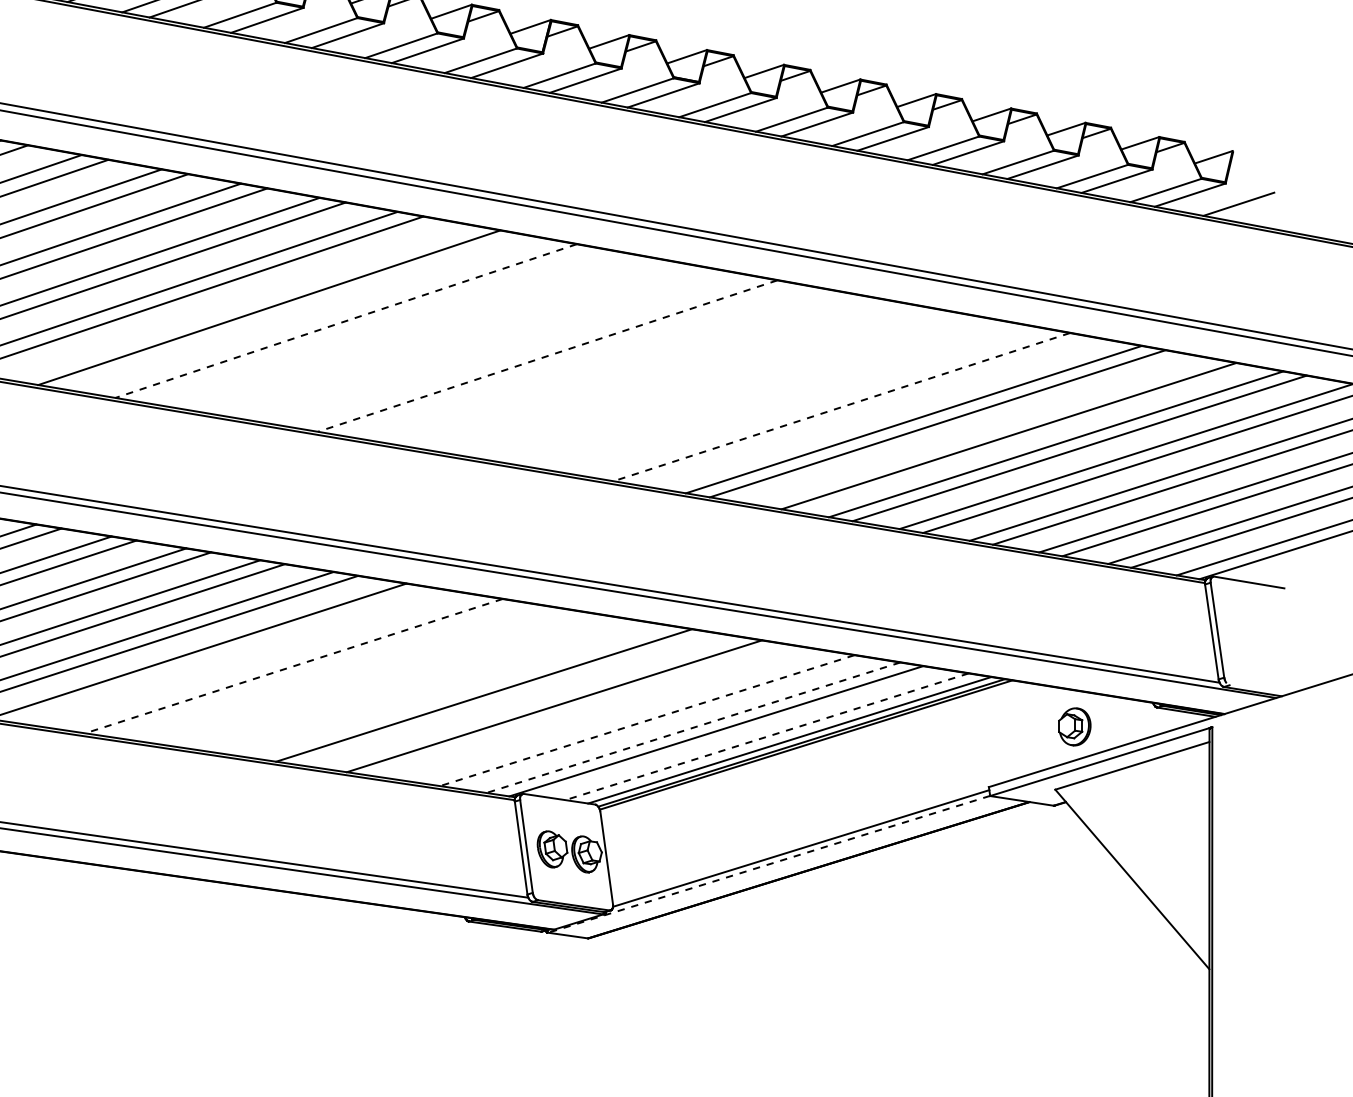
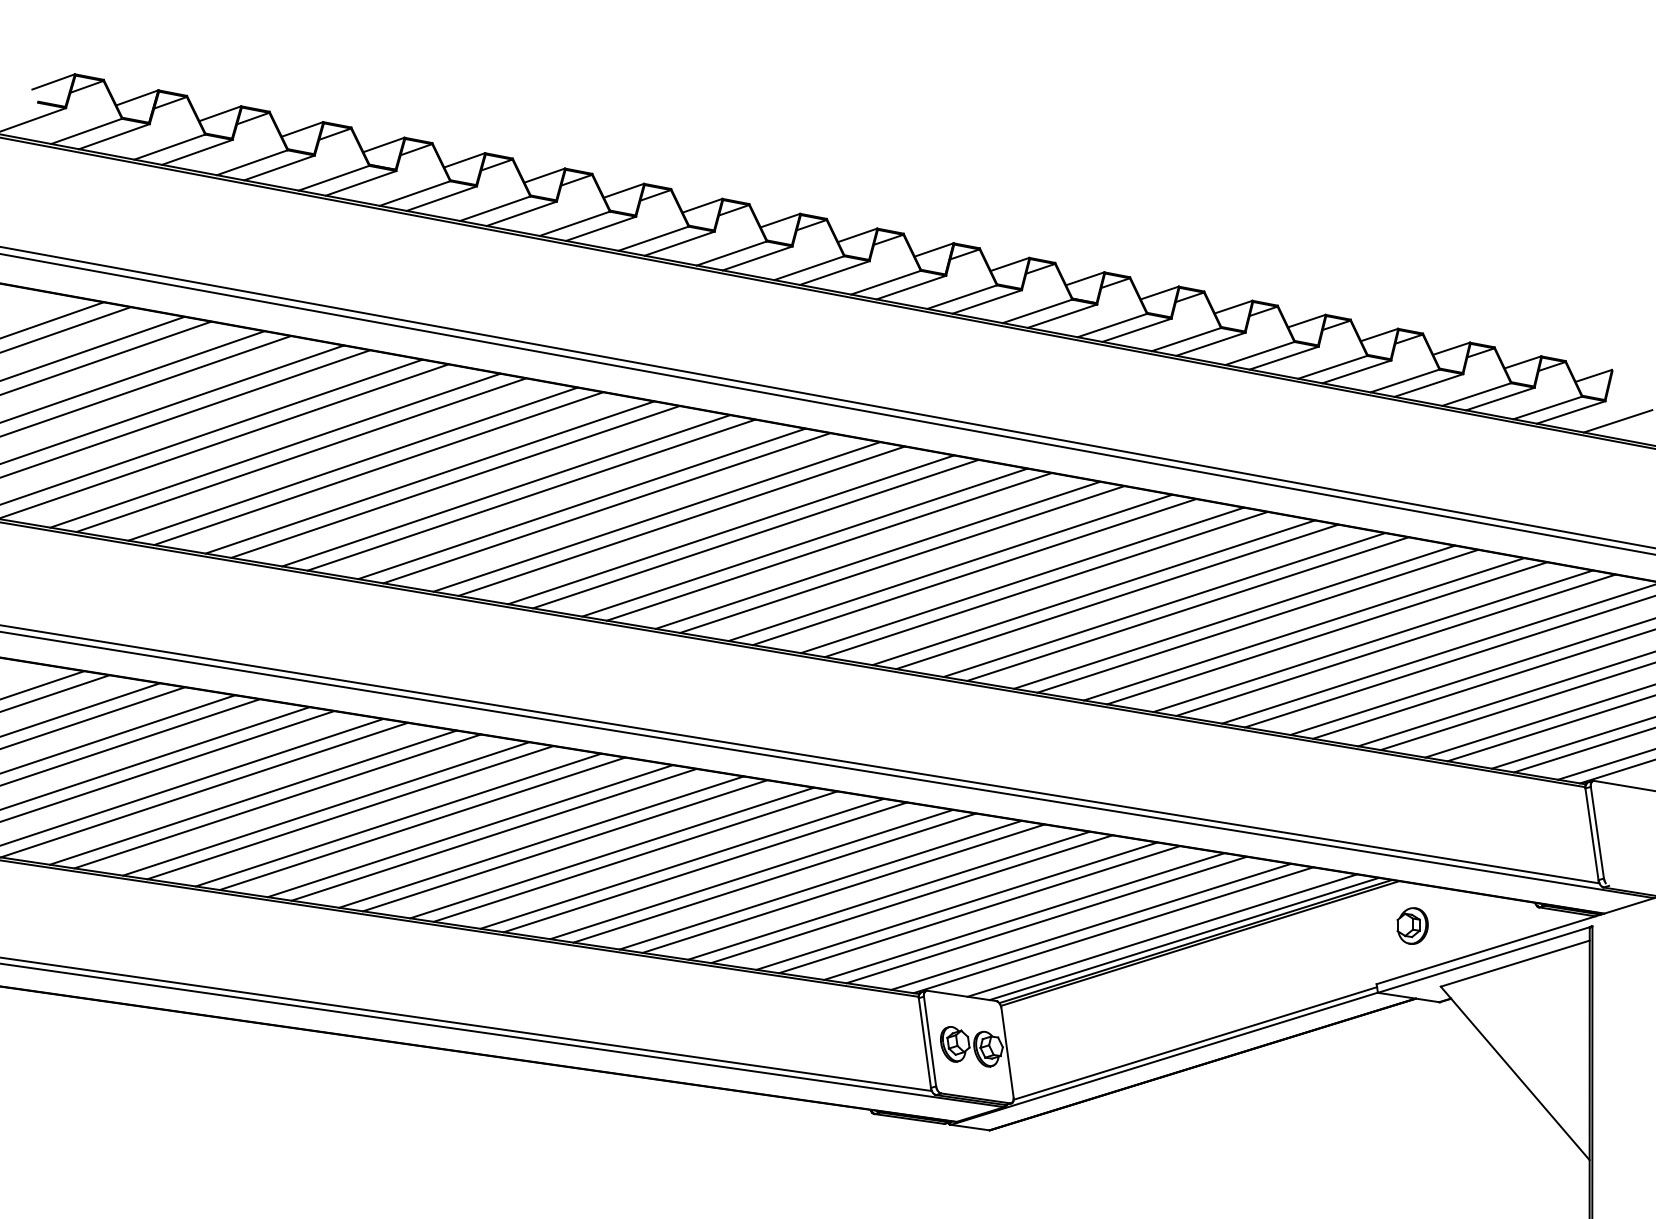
line: (243, 302) -> (656, 516), added
line: (320, 316) -> (731, 529), added
line: (345, 321) -> (755, 534), dashed -> solid
line: (396, 329) -> (804, 542), added
line: (421, 333) -> (828, 546), added
line: (472, 342) -> (877, 554), added
line: (497, 347) -> (902, 559), added
line: (547, 355) -> (950, 567), dashed -> solid
line: (572, 360) -> (974, 572), added
line: (621, 369) -> (1021, 580), added
line: (646, 373) -> (1045, 584), added
line: (695, 381) -> (1093, 592), added
line: (720, 385) -> (1117, 596), added
line: (769, 395) -> (1164, 605), added
line: (793, 398) -> (1187, 608), added
line: (841, 407) -> (1234, 617), dashed -> solid
line: (865, 410) -> (1257, 620), added
line: (984, 432) -> (1372, 641), added
line: (221, 654) -> (635, 856), added
line: (269, 662) -> (681, 863), added
line: (293, 666) -> (705, 867), dashed -> solid
line: (341, 673) -> (751, 874), added
line: (365, 676) -> (774, 877), added
line: (413, 683) -> (820, 884), added
line: (436, 688) -> (843, 888), added
line: (507, 699) -> (911, 899), added
line: (577, 709) -> (979, 909), added
line: (624, 717) -> (1024, 916), added
line: (647, 721) -> (1046, 920), dashed -> solid
part: (1074, 726) -> (1412, 925), moved
line: (693, 727) -> (1091, 926), dashed -> solid
line: (766, 736) -> (1161, 935), dashed -> solid
line: (768, 864) -> (1163, 1058), dashed -> solid

